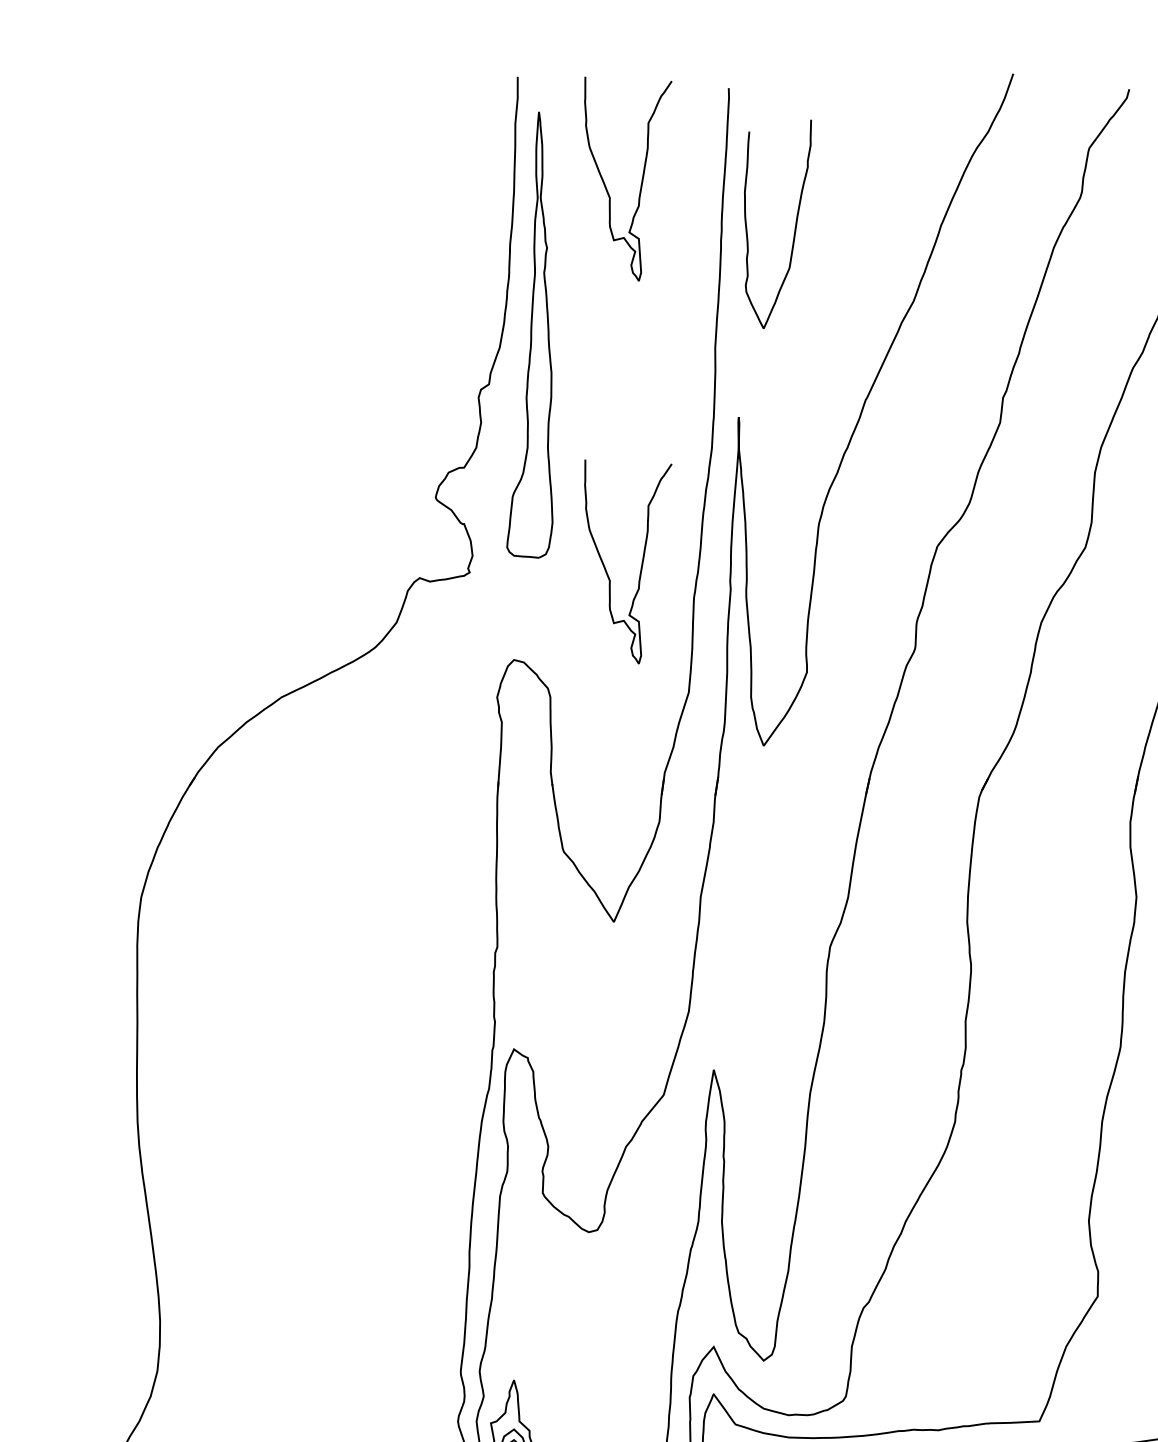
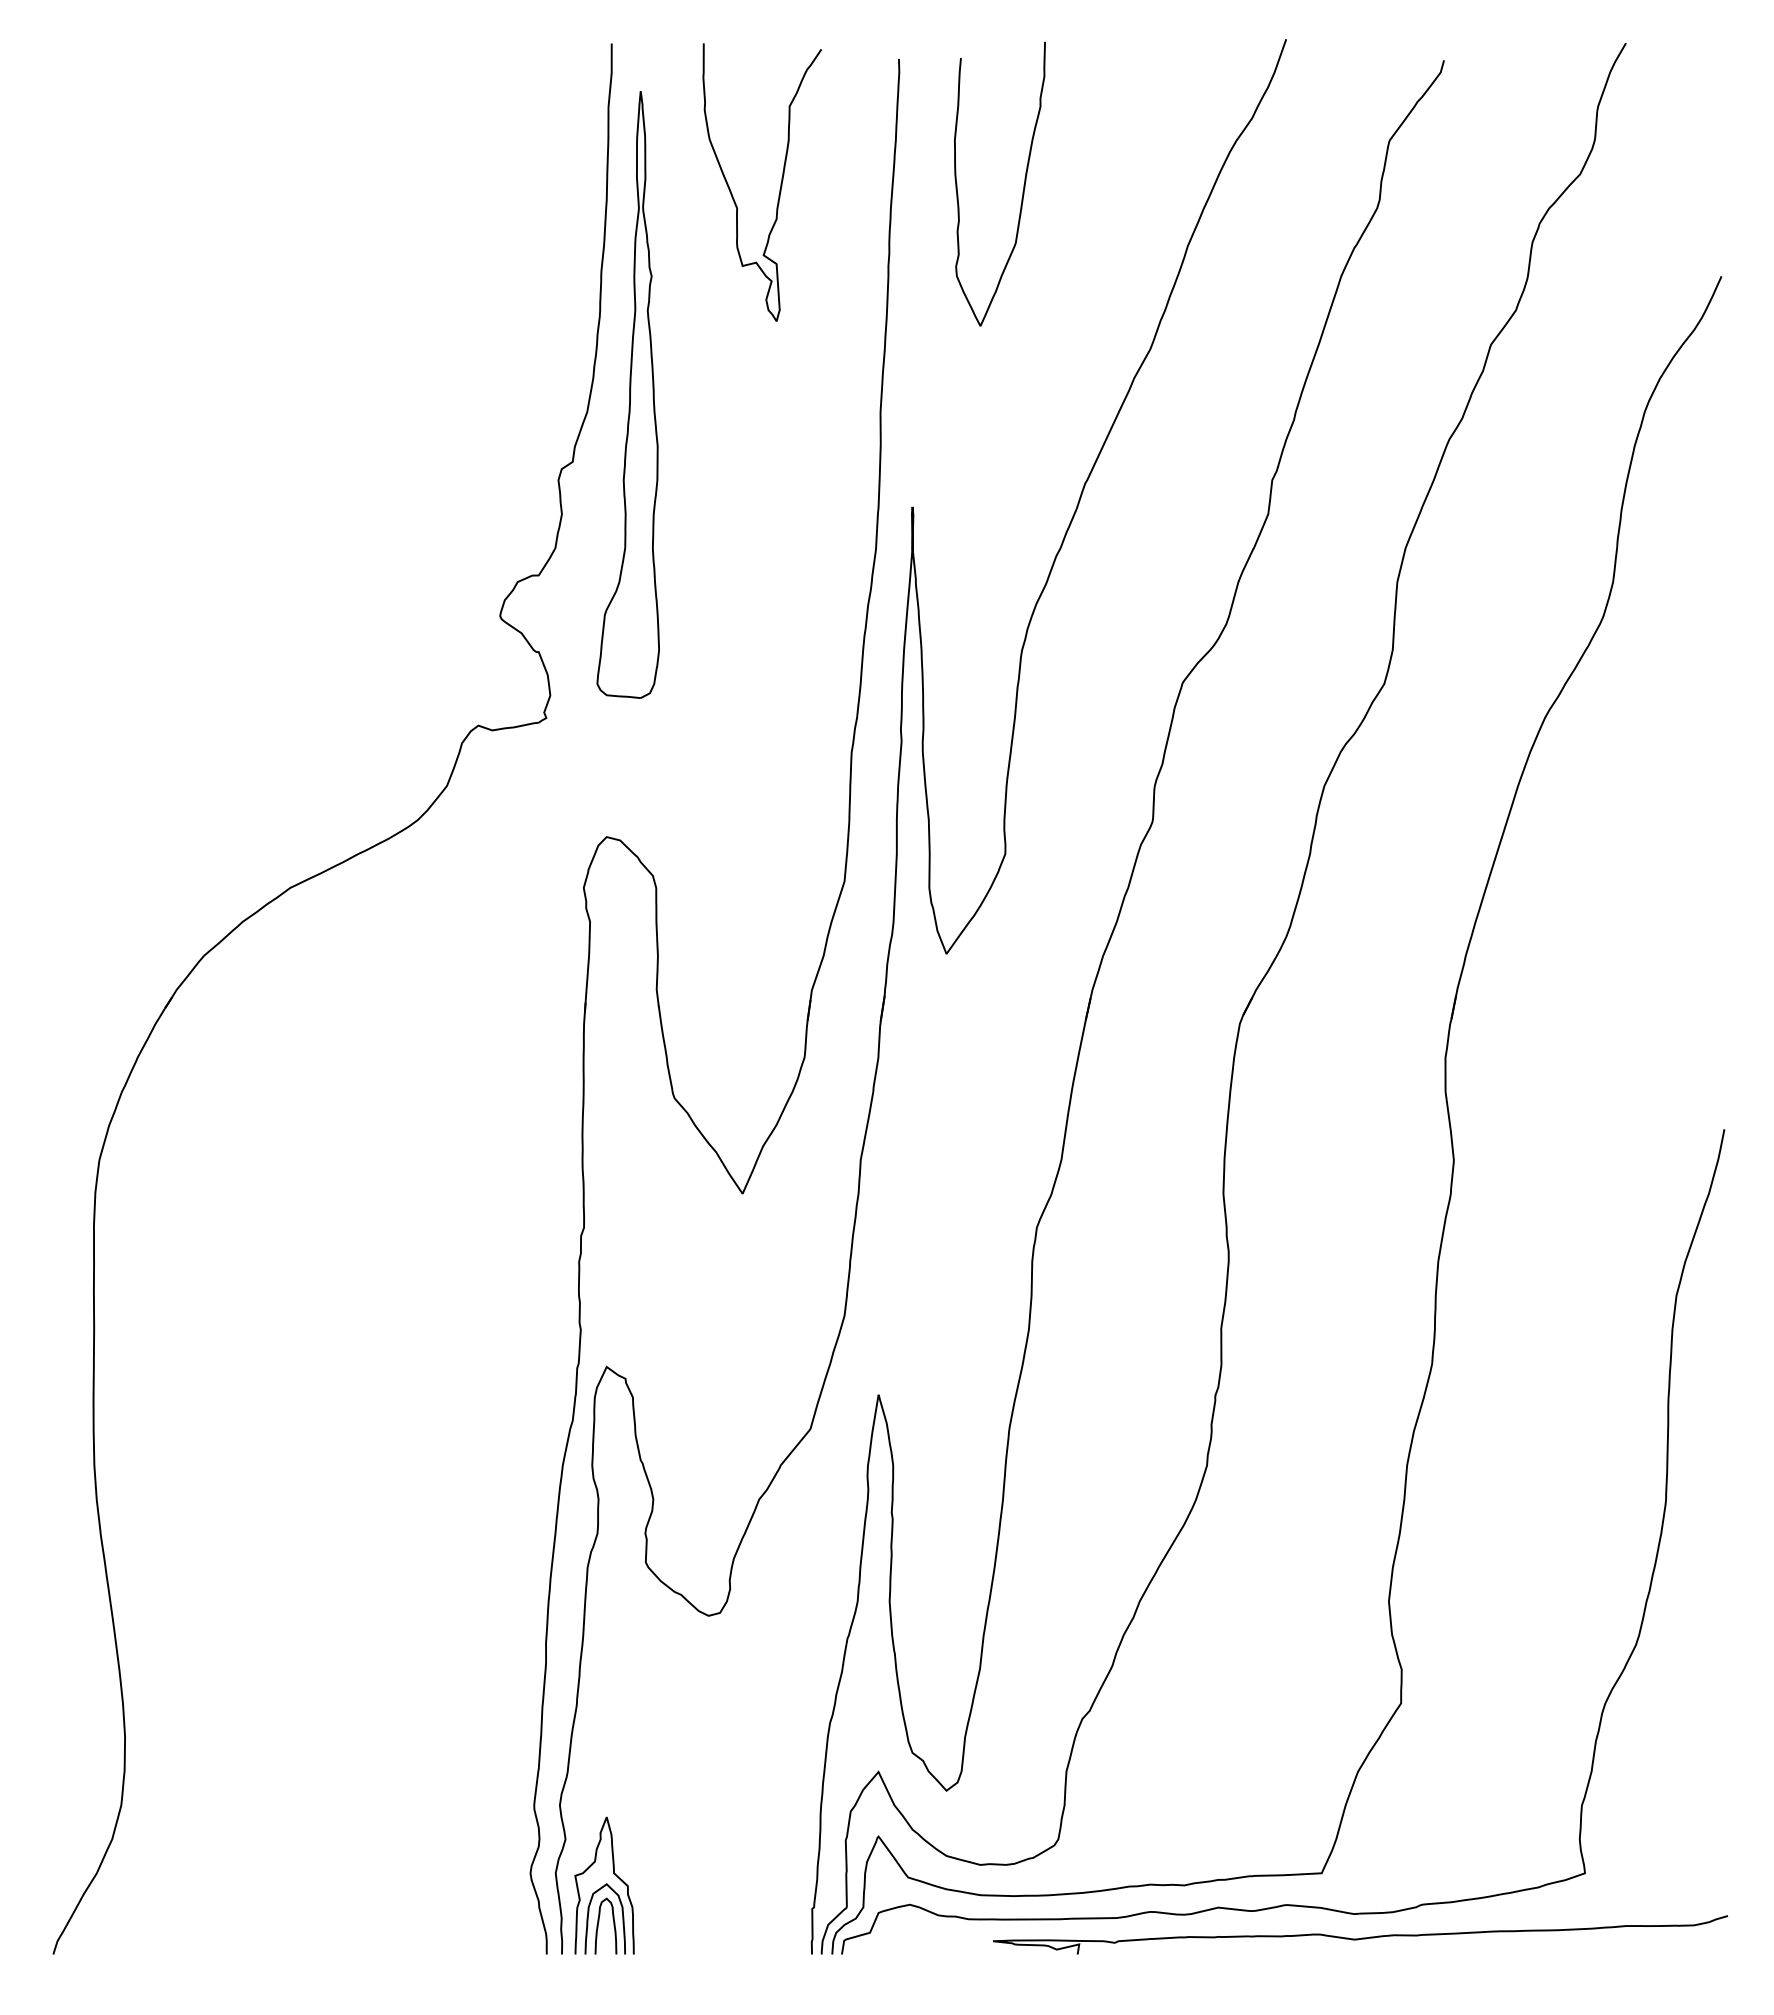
curve: (795, 224) -> (1023, 184), moved
curve: (641, 562) -> (780, 704), removed

